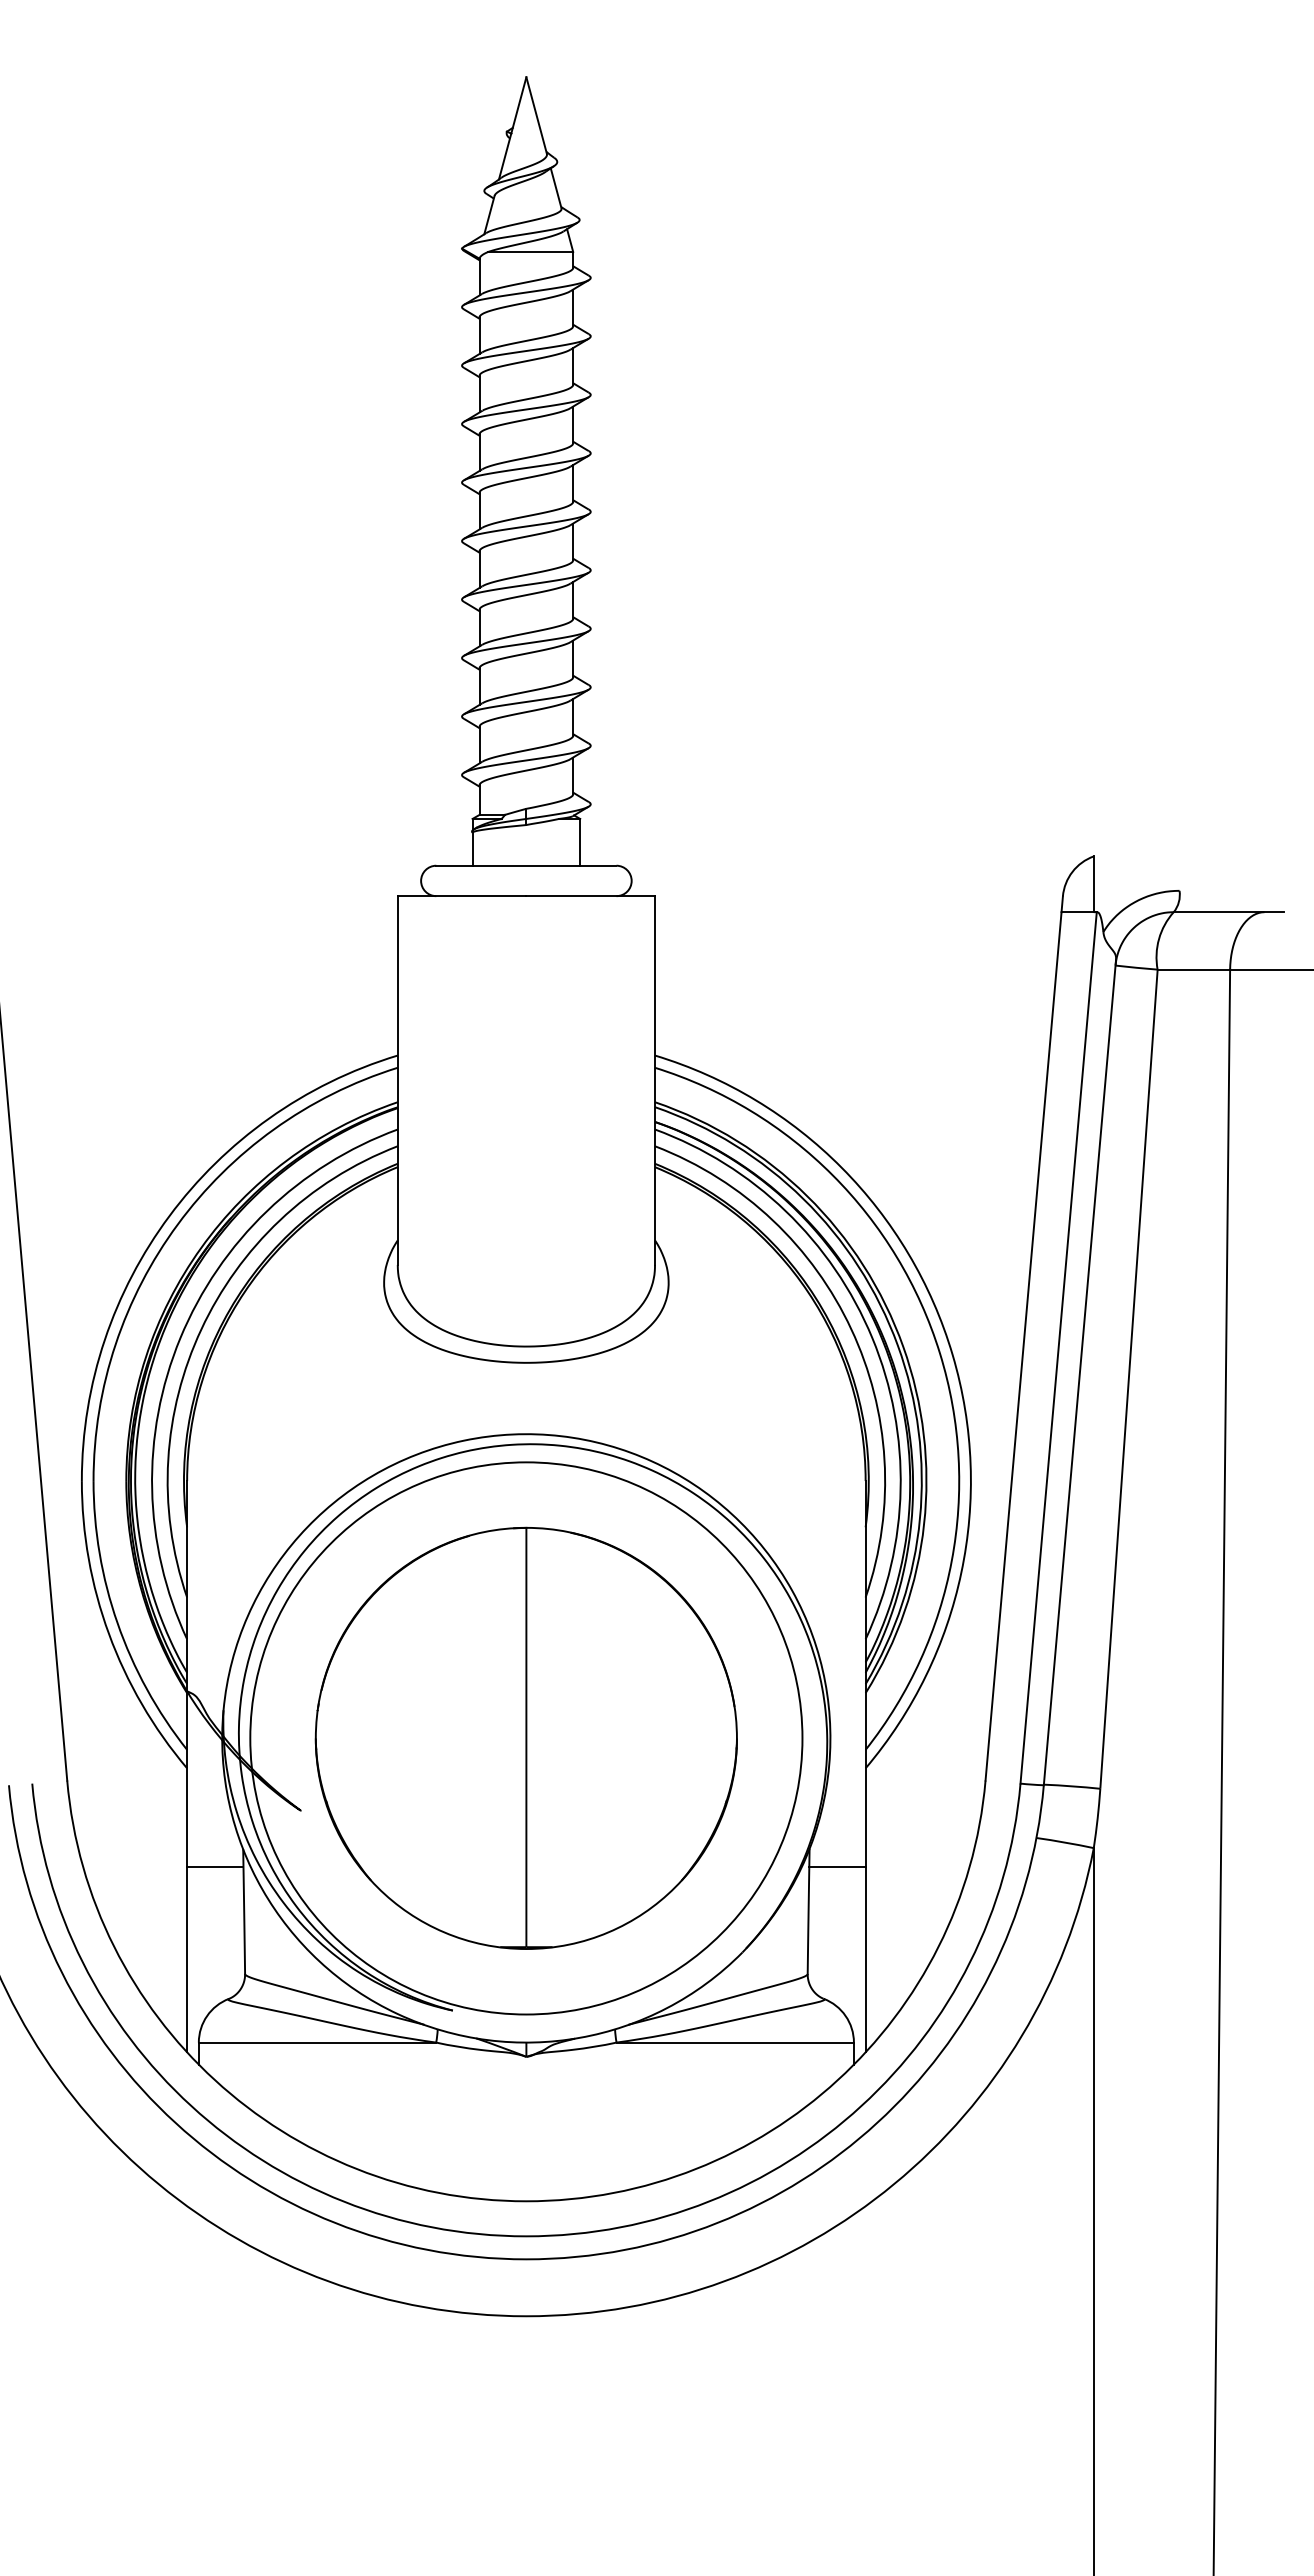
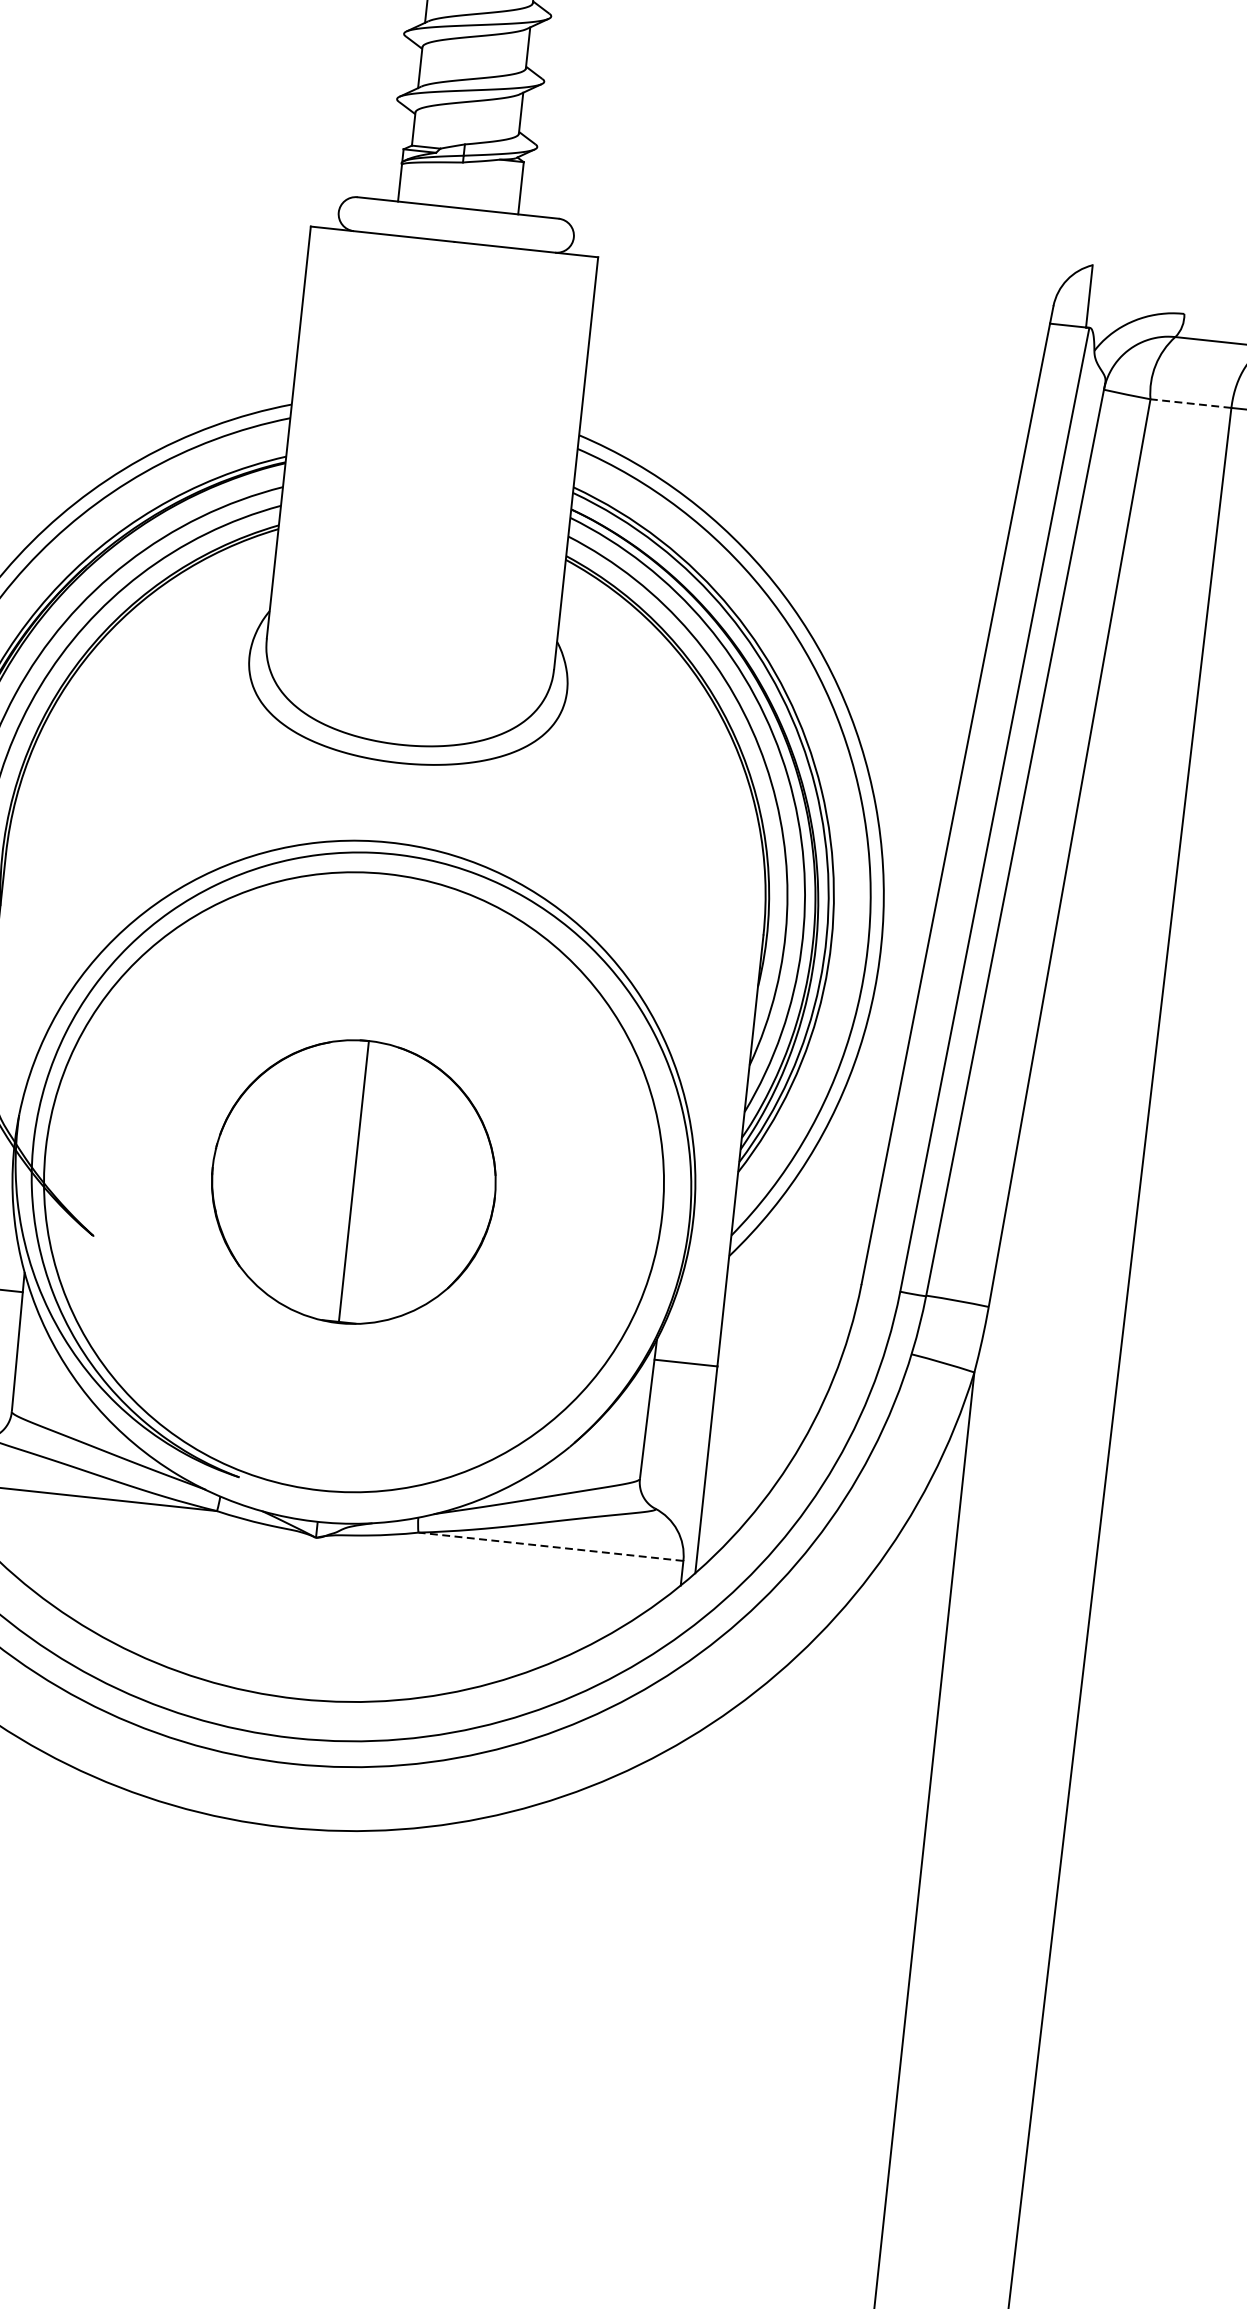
line: (1193, 969) -> (1190, 403), solid -> dashed
part: (525, 1737) -> (353, 1181), size x0.6
line: (735, 2042) -> (551, 1546), solid -> dashed

